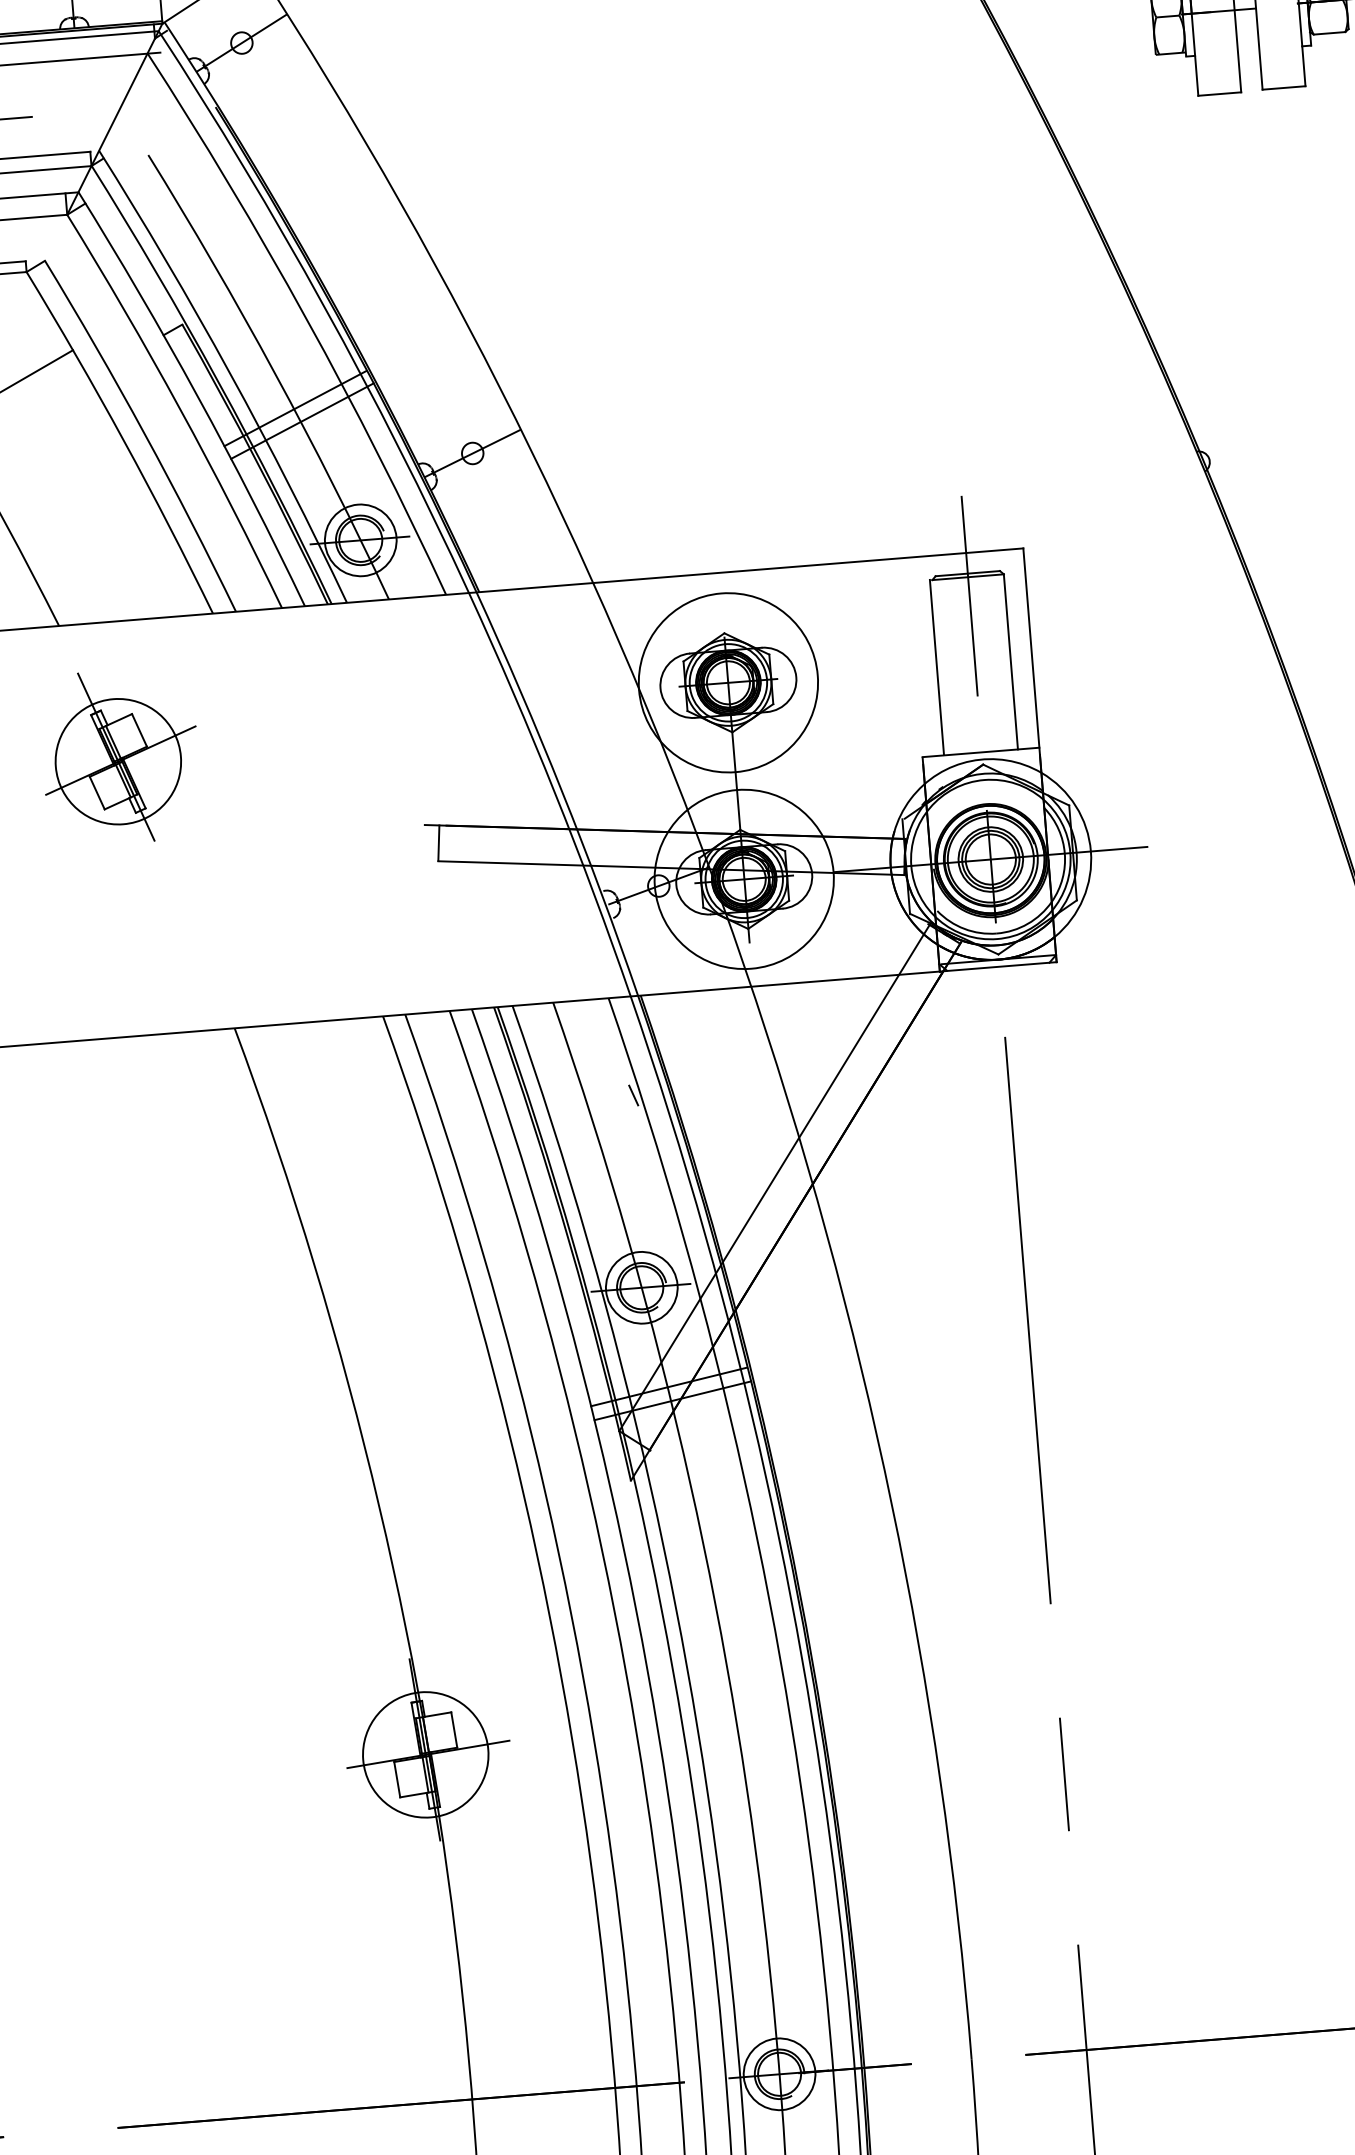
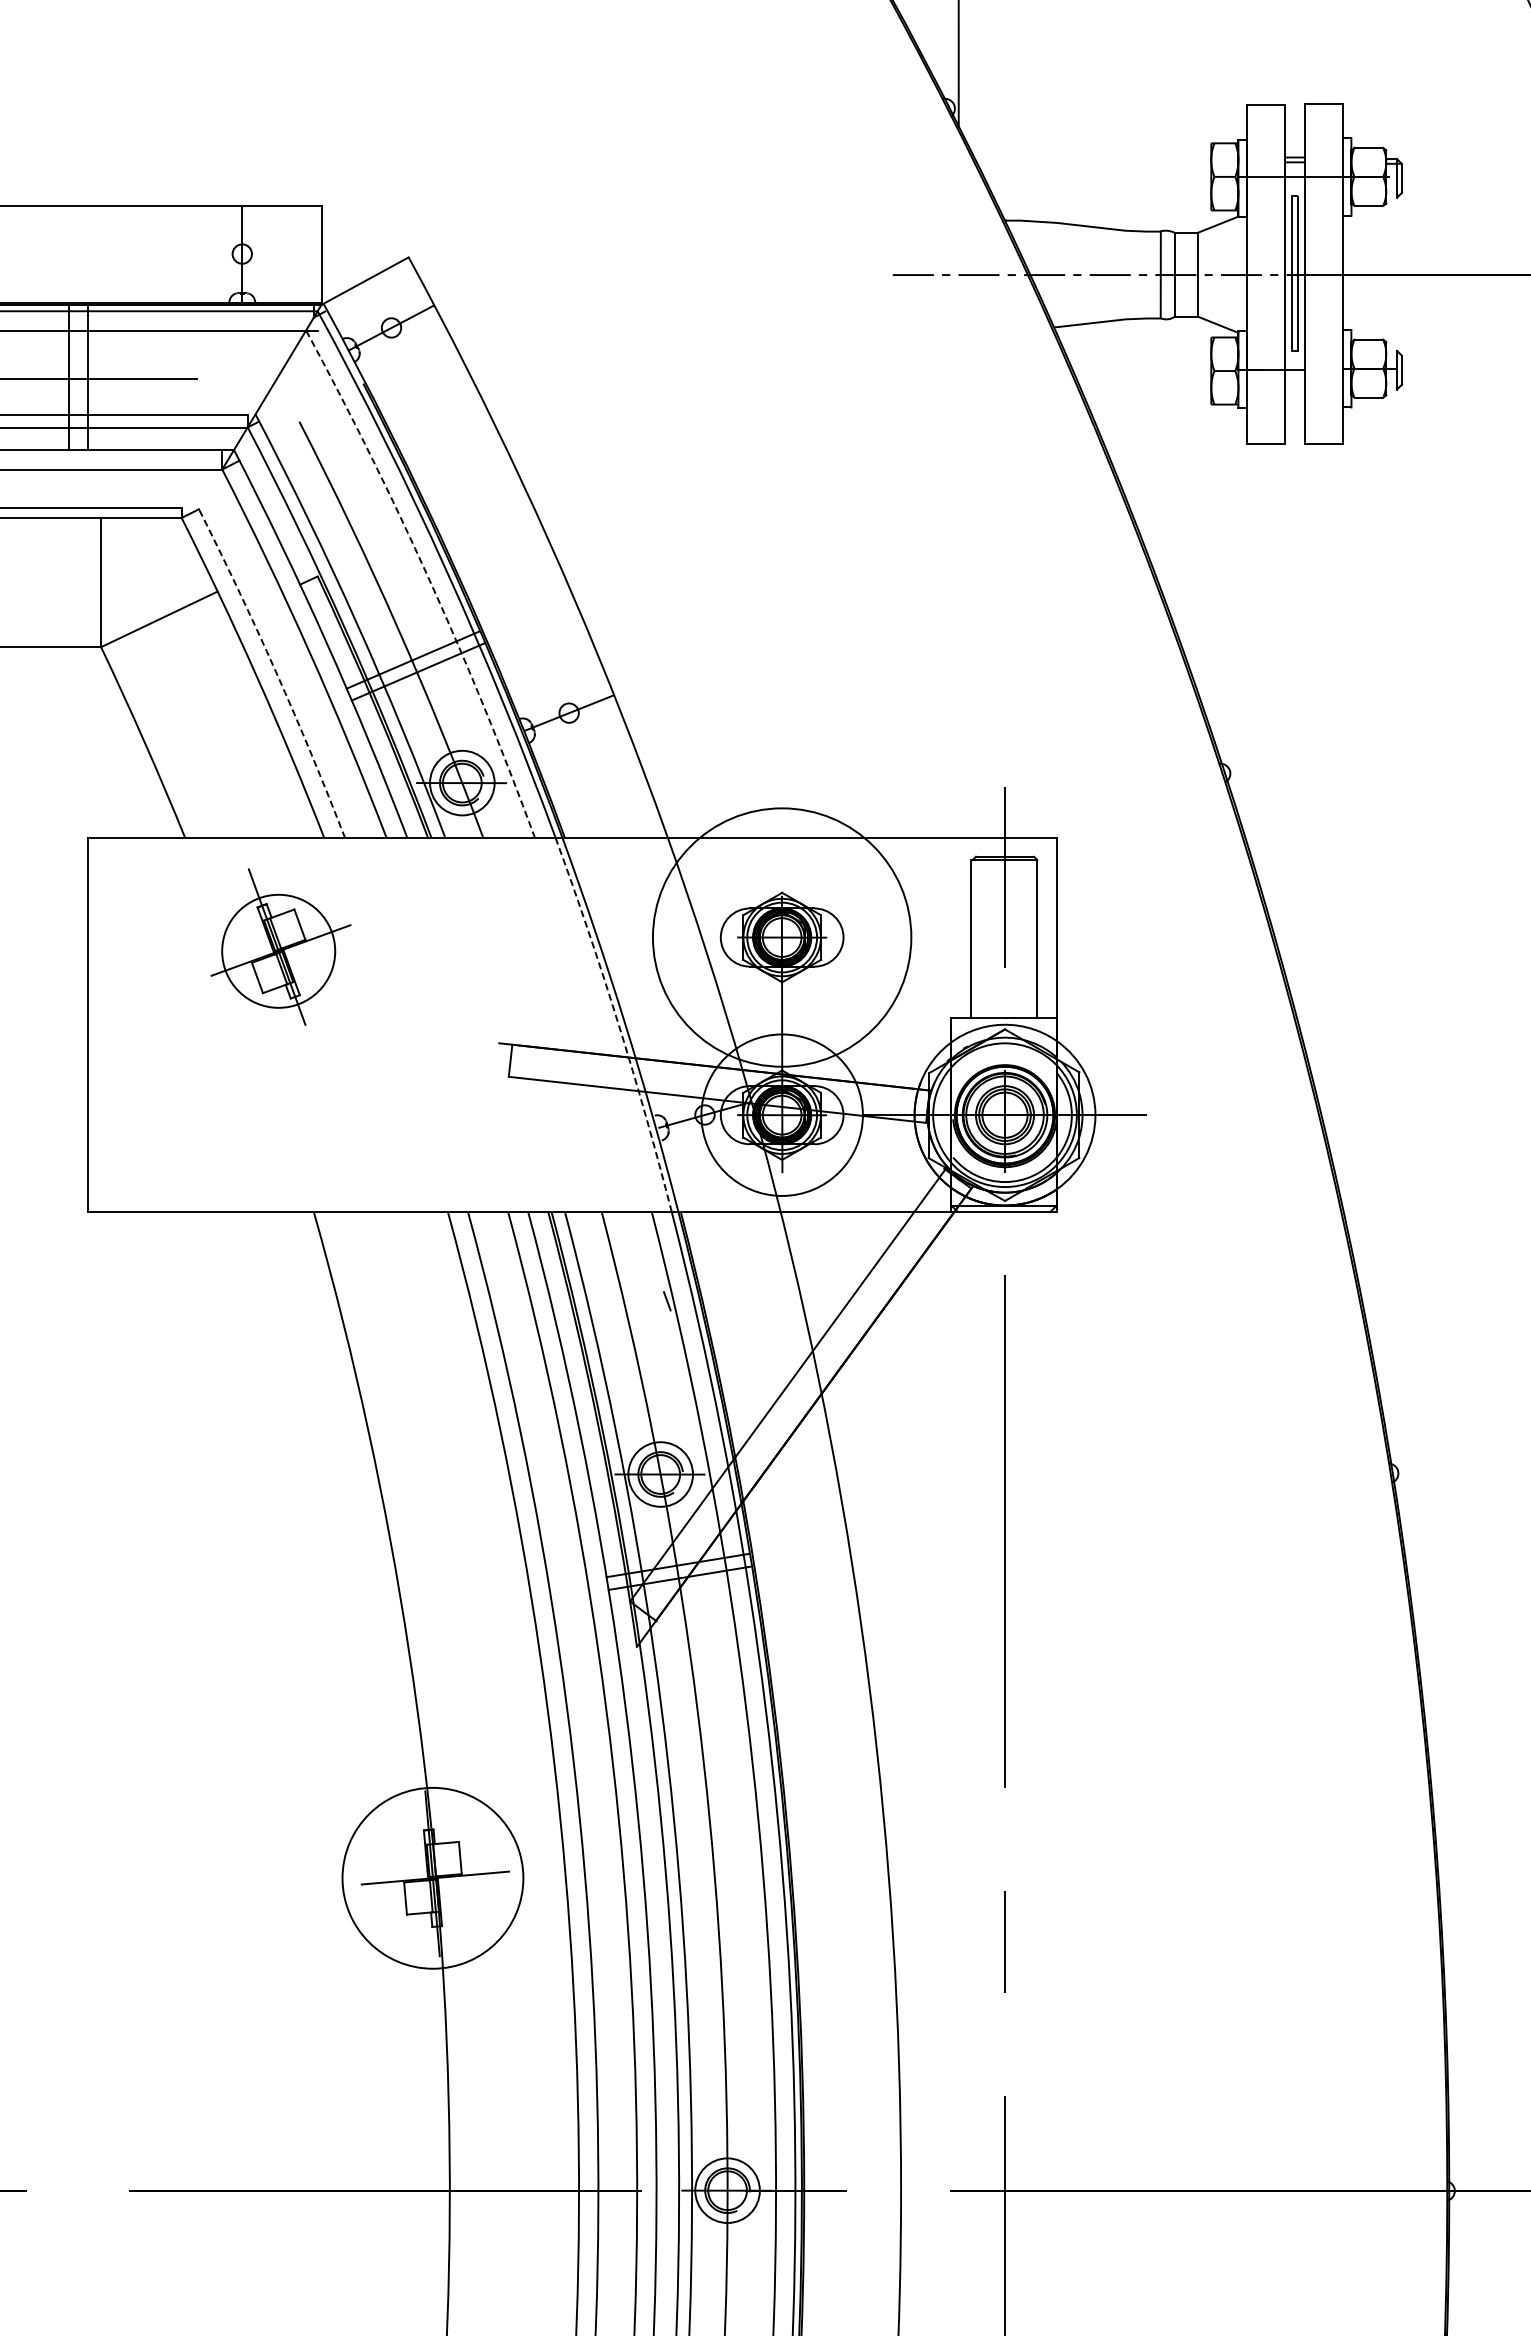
arc: (306, 319) -> (429, 580), solid -> dashed
arc: (145, 433) -> (276, 671), solid -> dashed
circle: (727, 682) -> (781, 937), size x1.6
part: (119, 756) -> (280, 946), moved
arc: (554, 792) -> (618, 1023), solid -> dashed
circle: (425, 1754) -> (432, 1877), size x1.6

